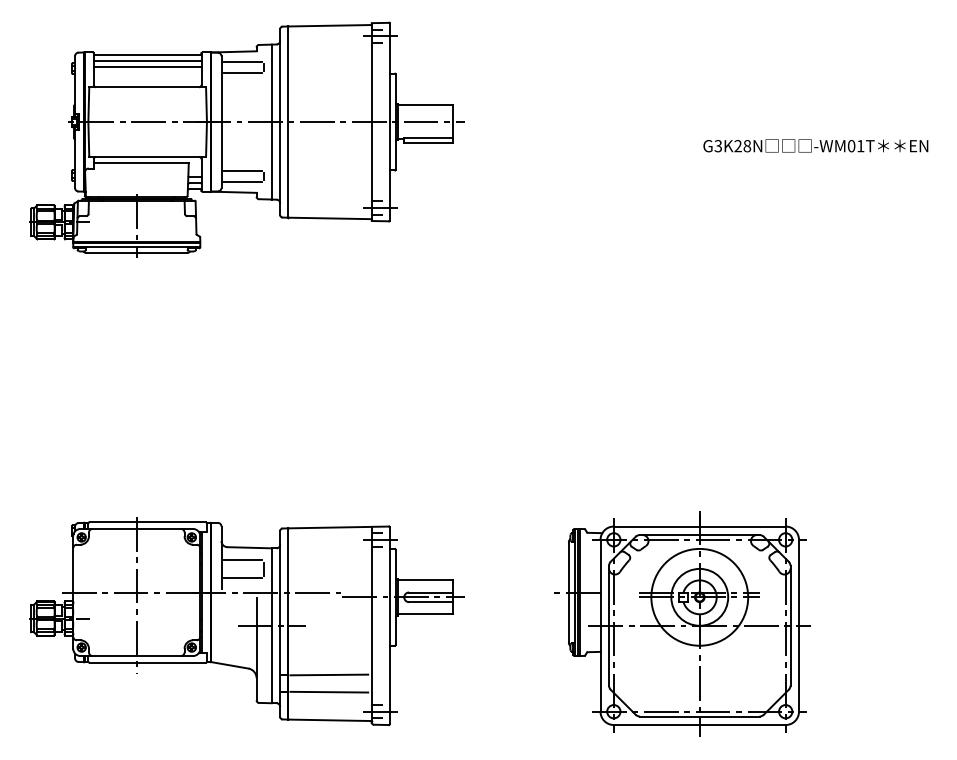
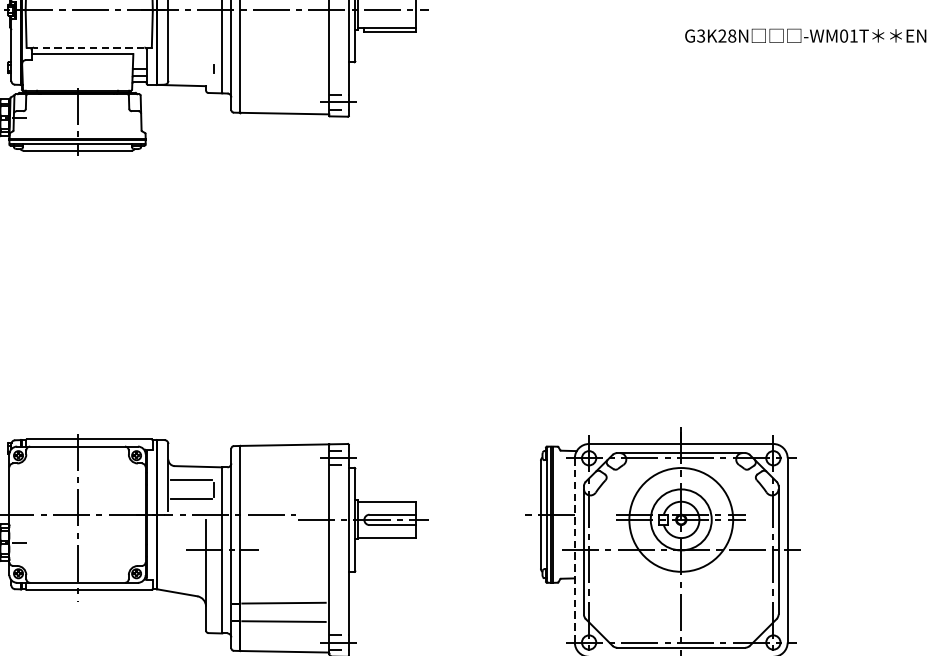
line: (147, 156) -> (89, 47), solid -> dashed
line: (242, 171) -> (190, 63), removed
line: (242, 181) -> (190, 74), removed
line: (600, 625) -> (574, 550), solid -> dashed

